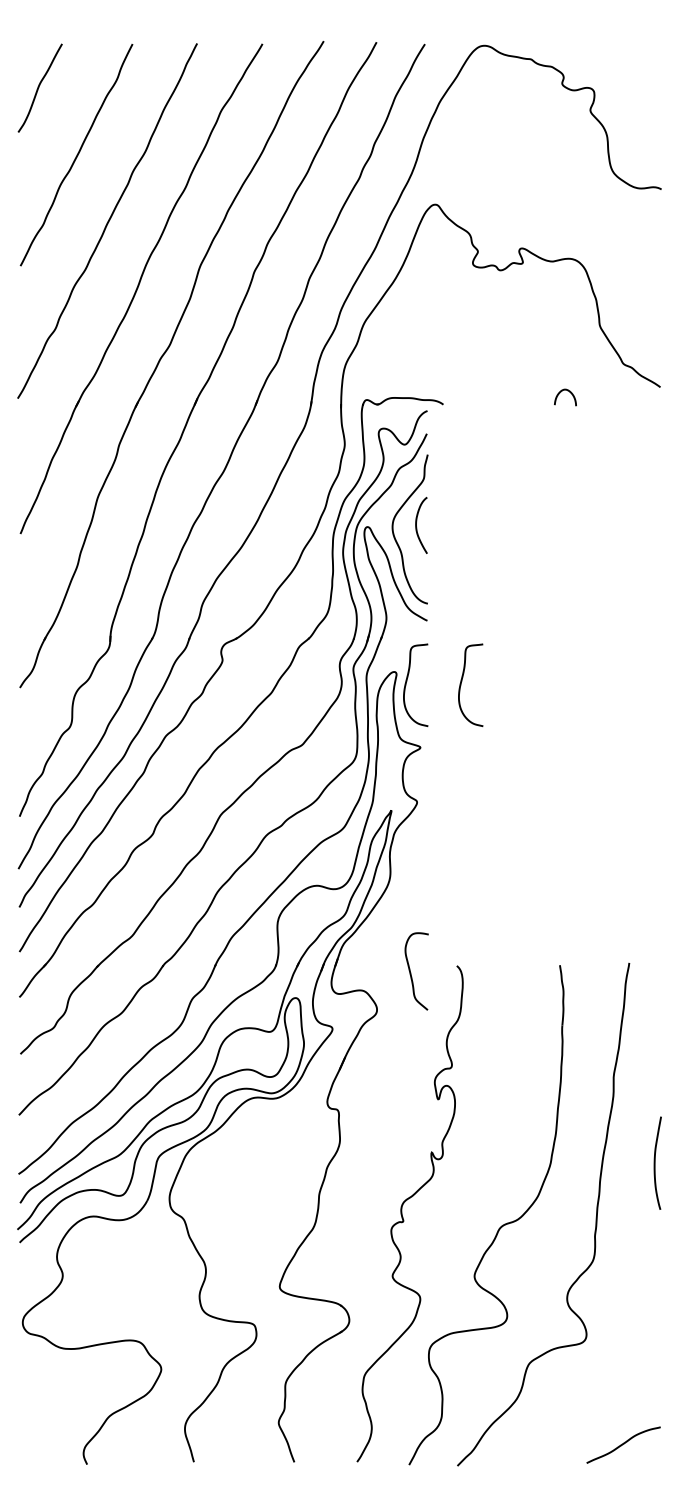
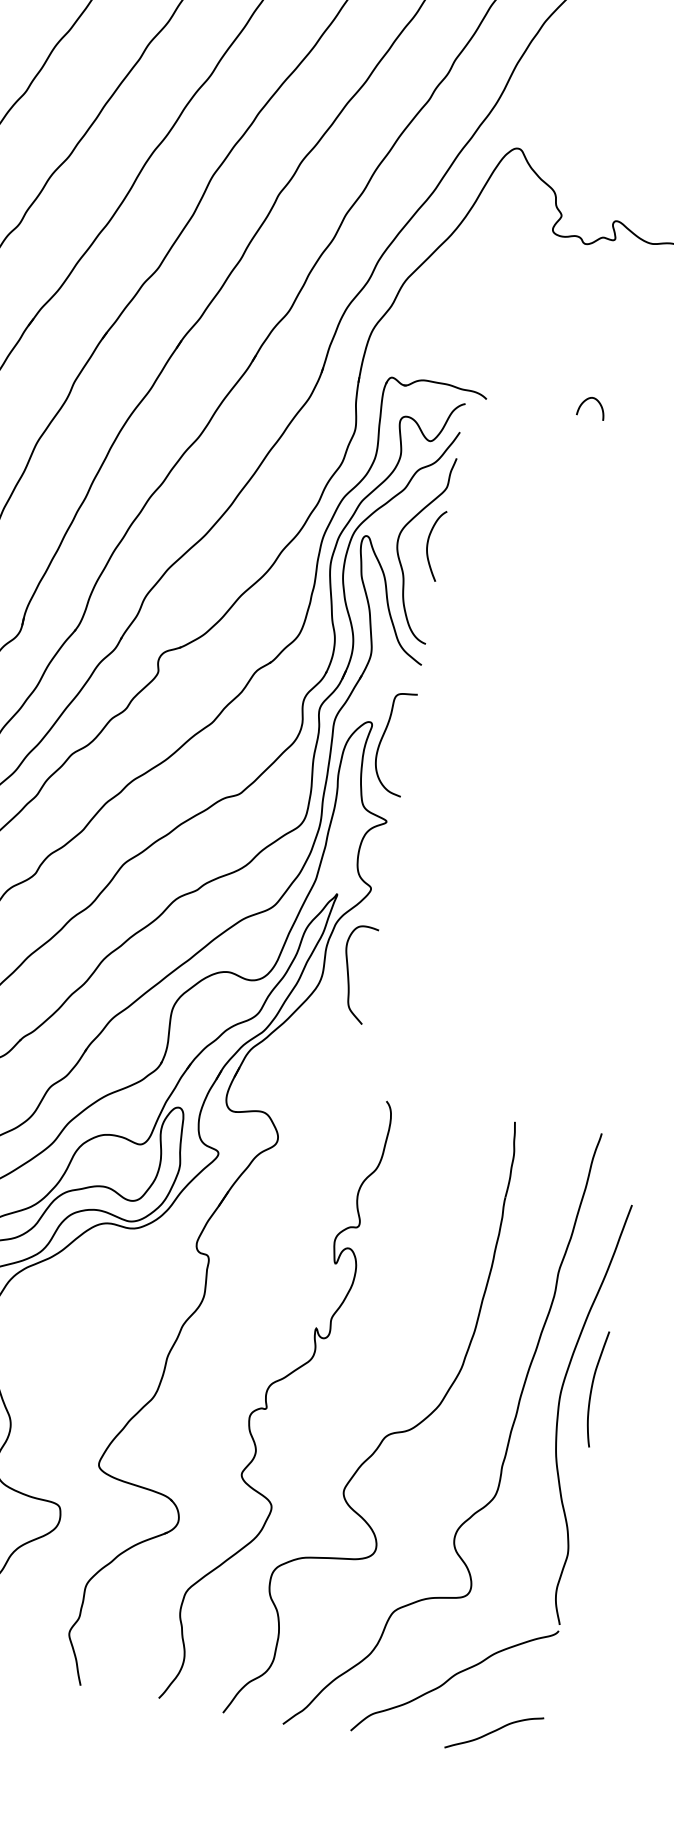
curve: (567, 391) -> (595, 400), moved
curve: (462, 681) -> (452, 748), removed
curve: (411, 972) -> (349, 974), moved
part: (635, 1224) -> (555, 1460), added

